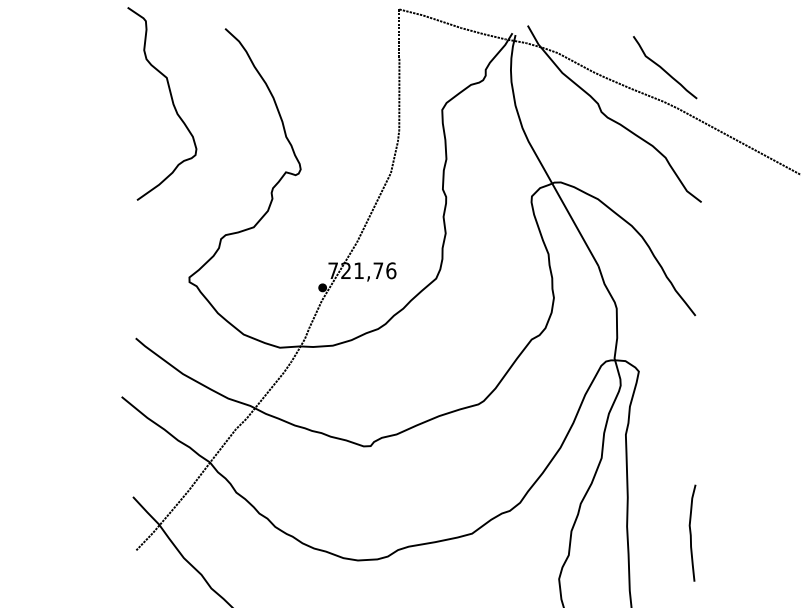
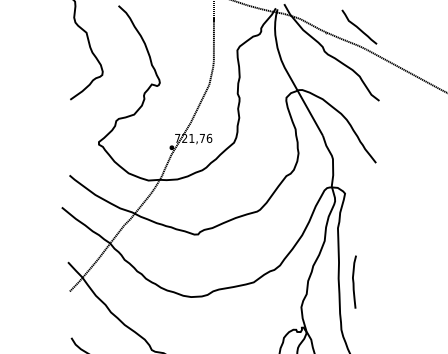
curve: (692, 532) -> (354, 281), moved

